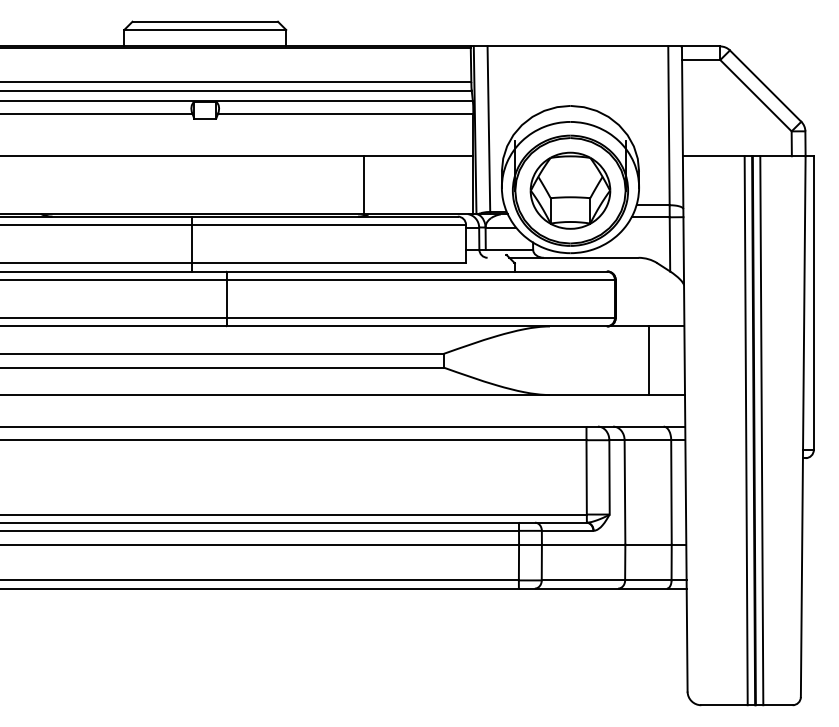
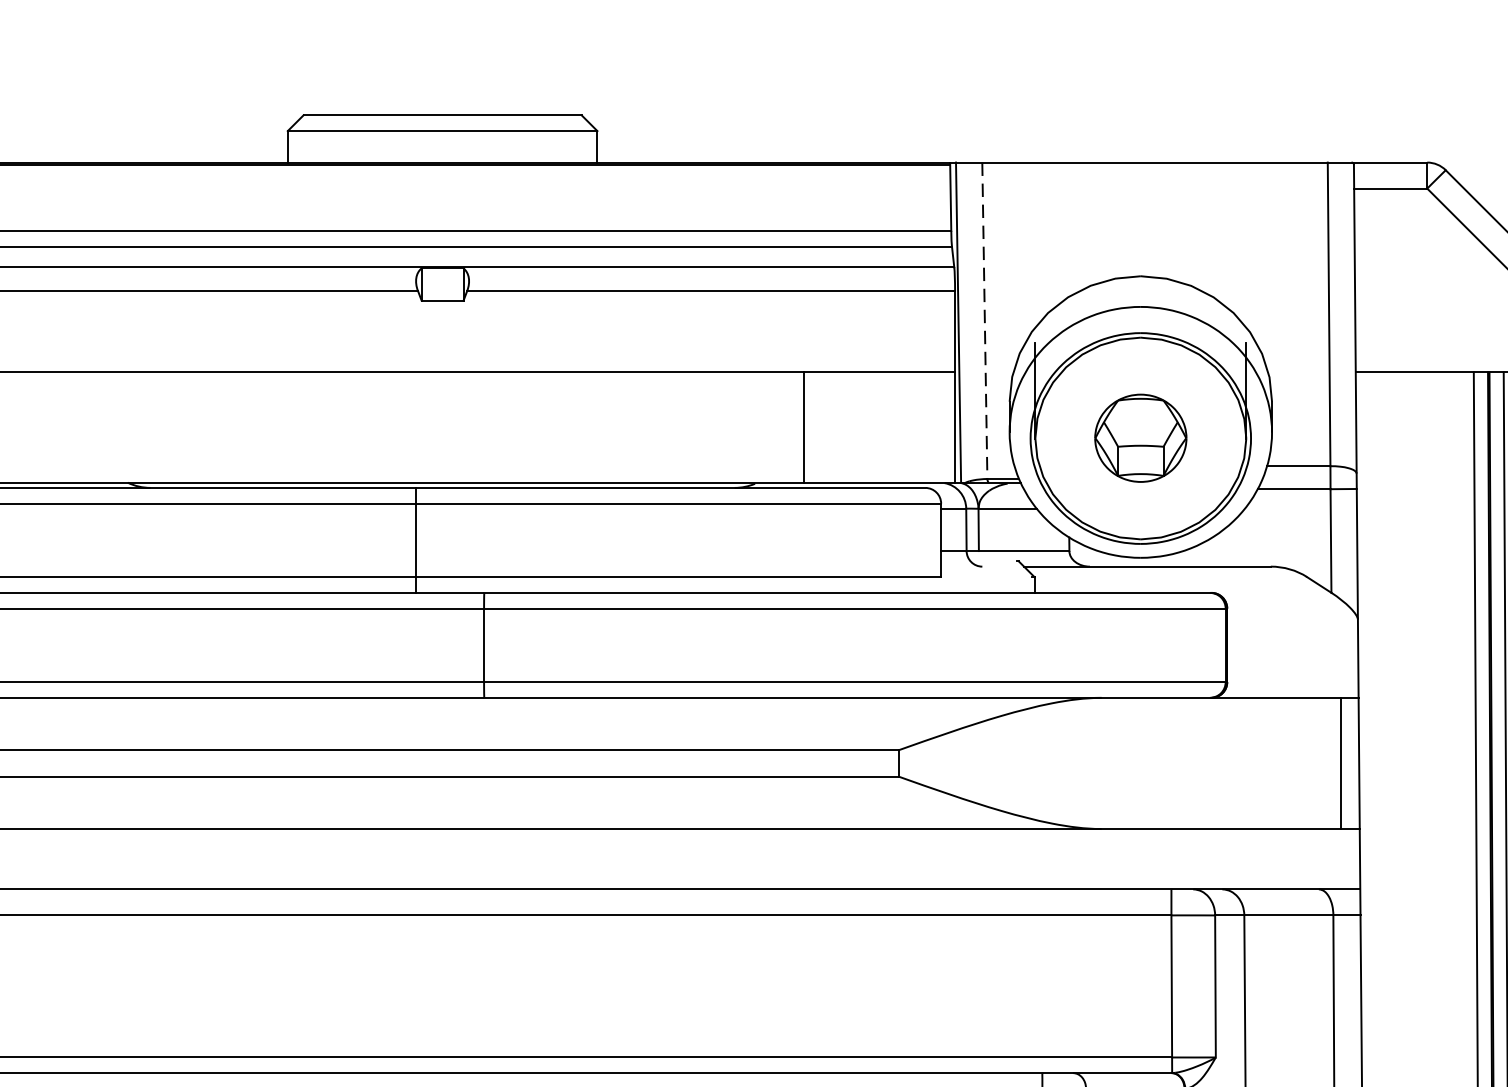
line: (488, 129) -> (984, 321), solid -> dashed
line: (363, 184) -> (804, 426), moved
part: (570, 190) -> (1140, 437), size x0.6
line: (649, 360) -> (1341, 762), moved

